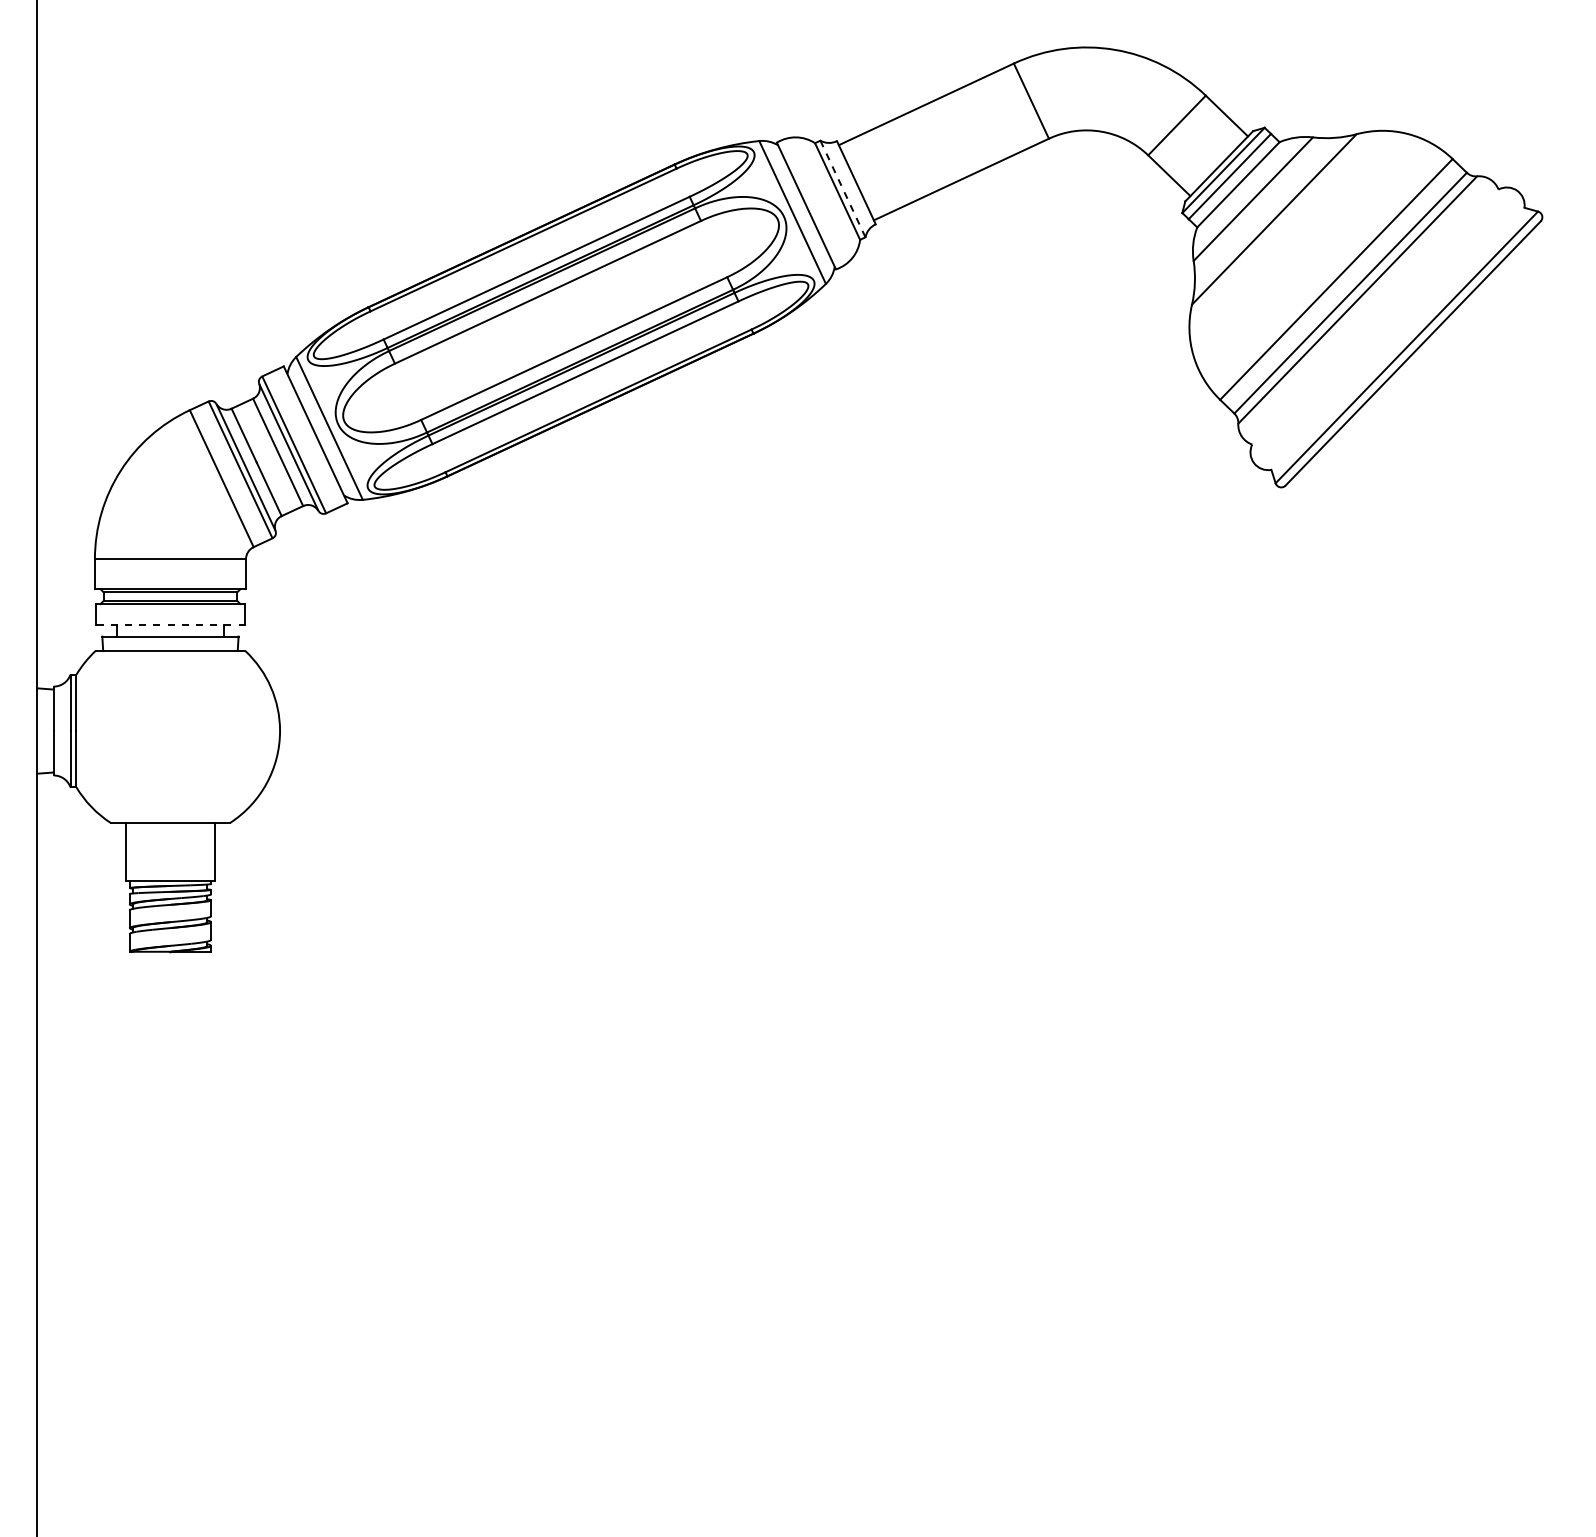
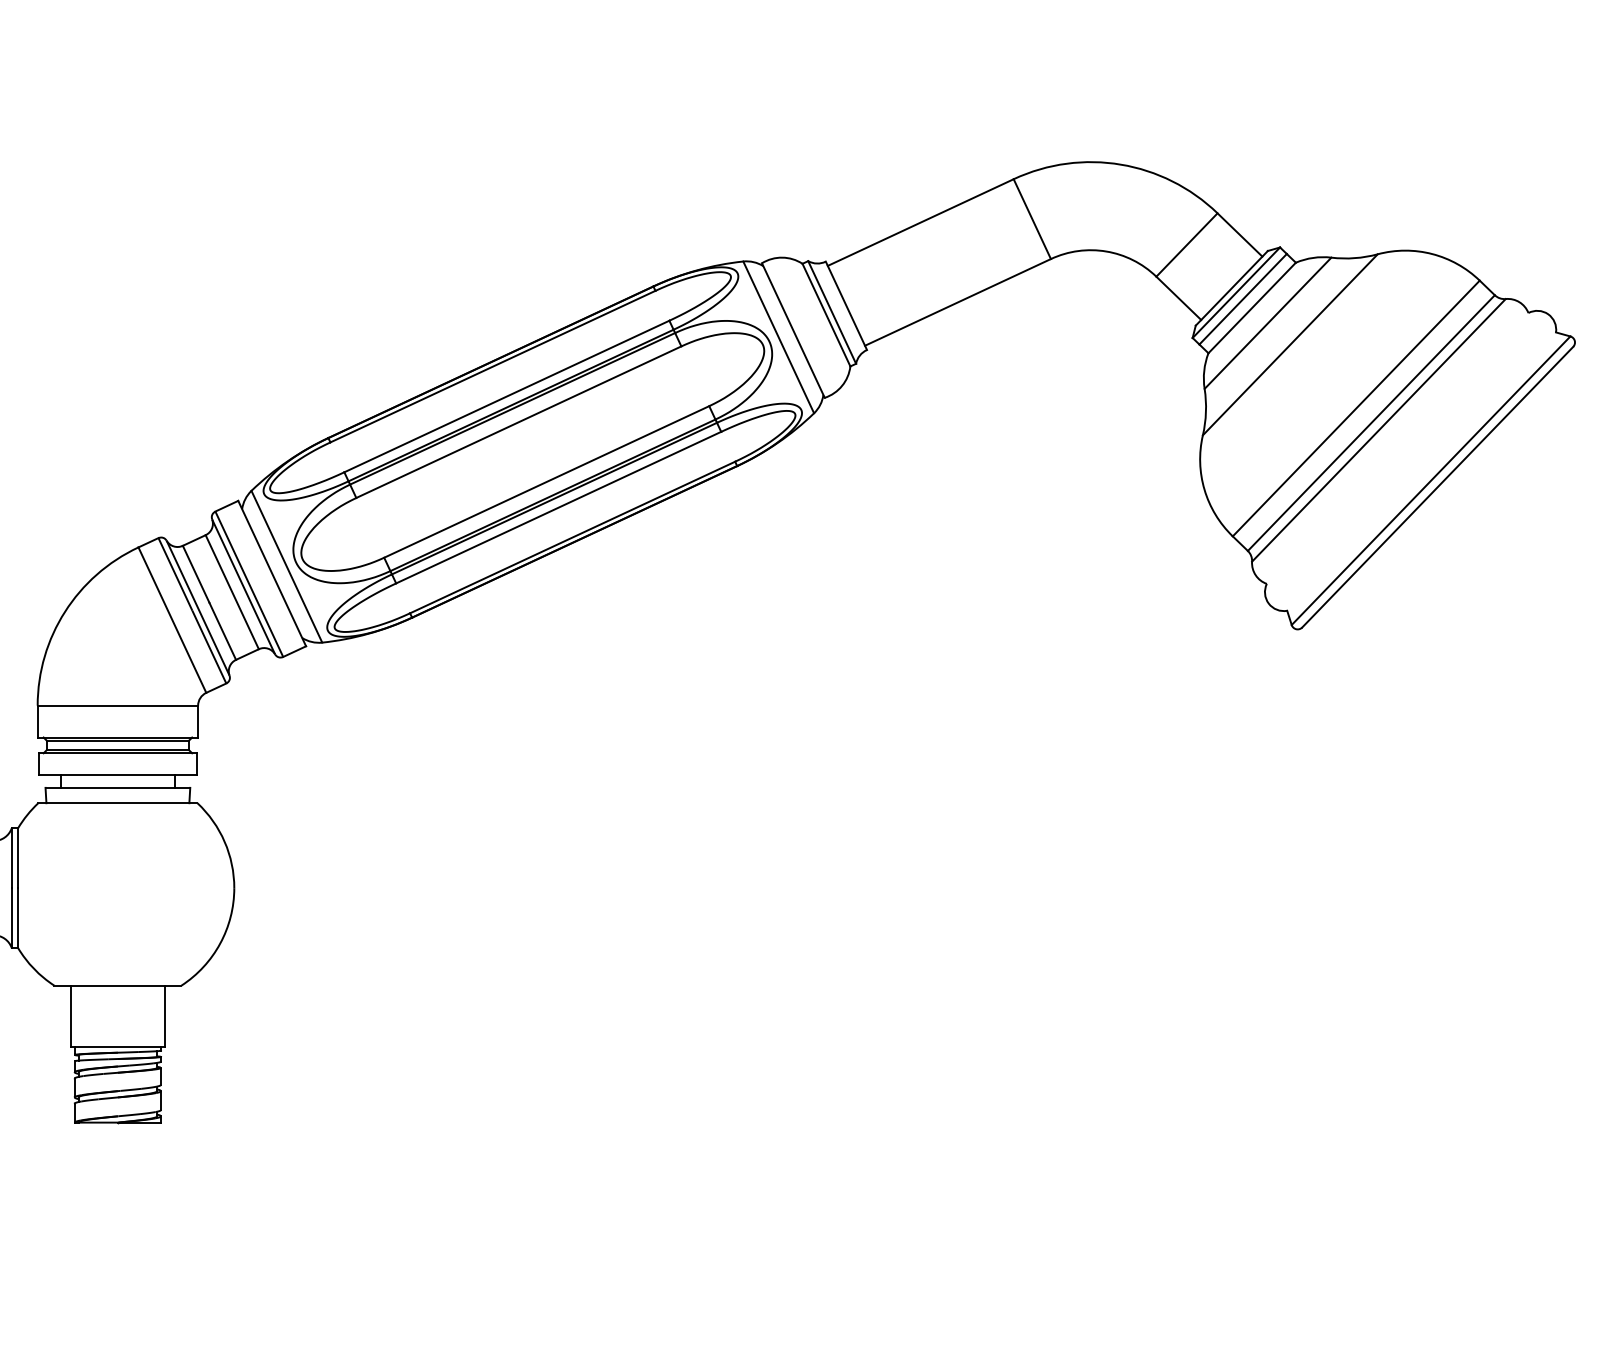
line: (843, 189) -> (832, 312), dashed -> solid
line: (170, 624) -> (117, 774), dashed -> solid

